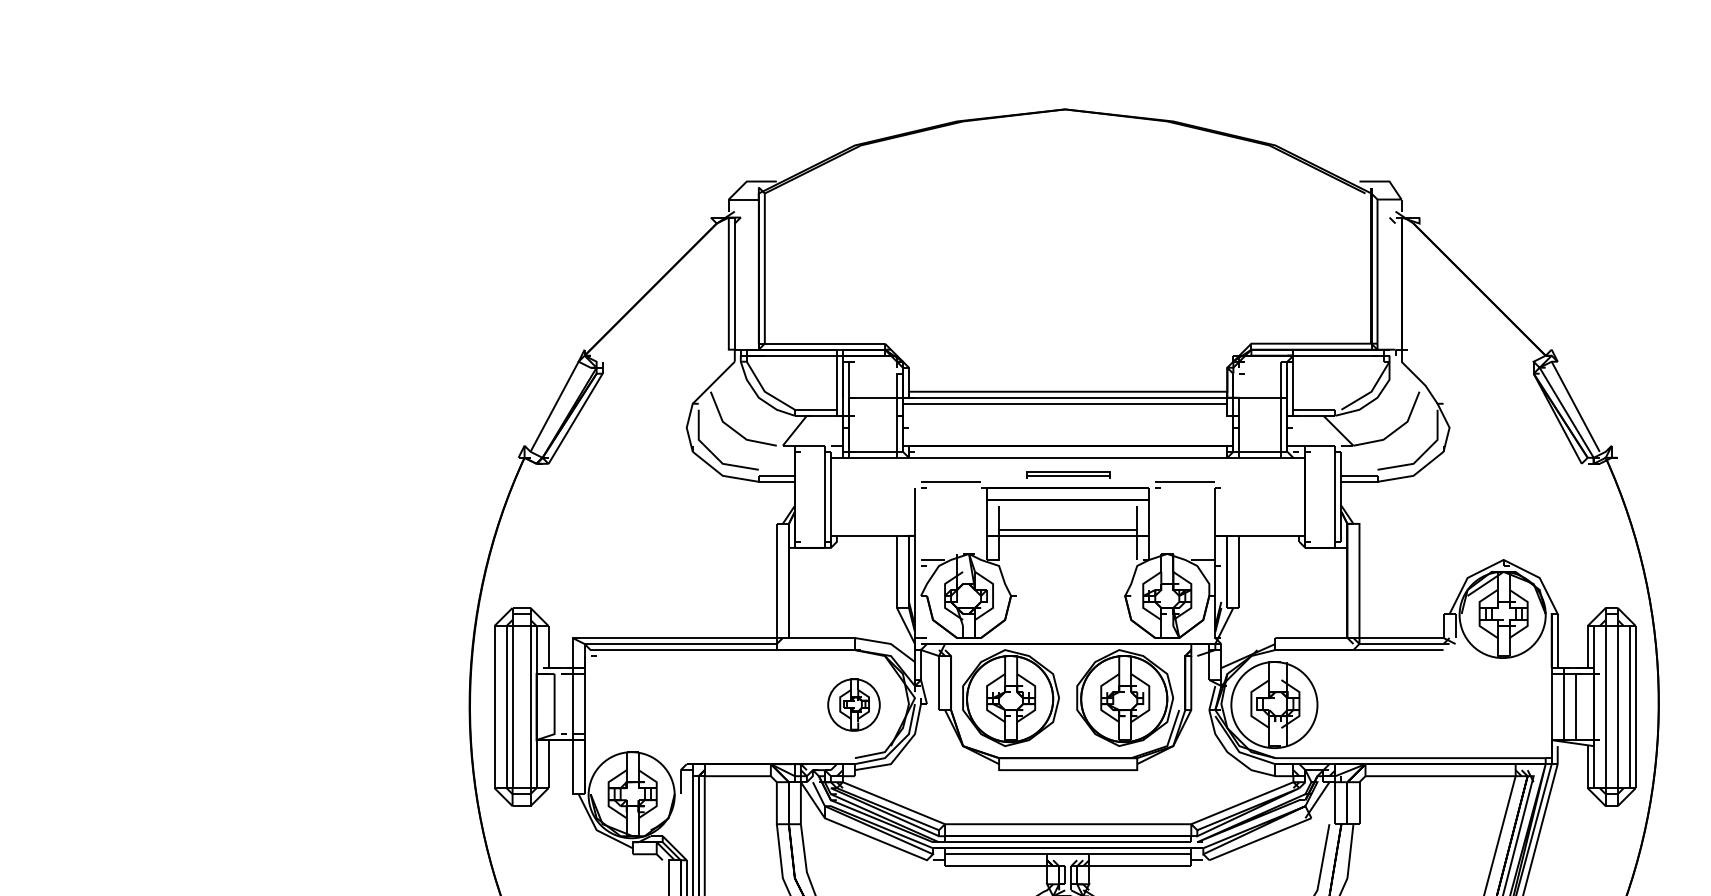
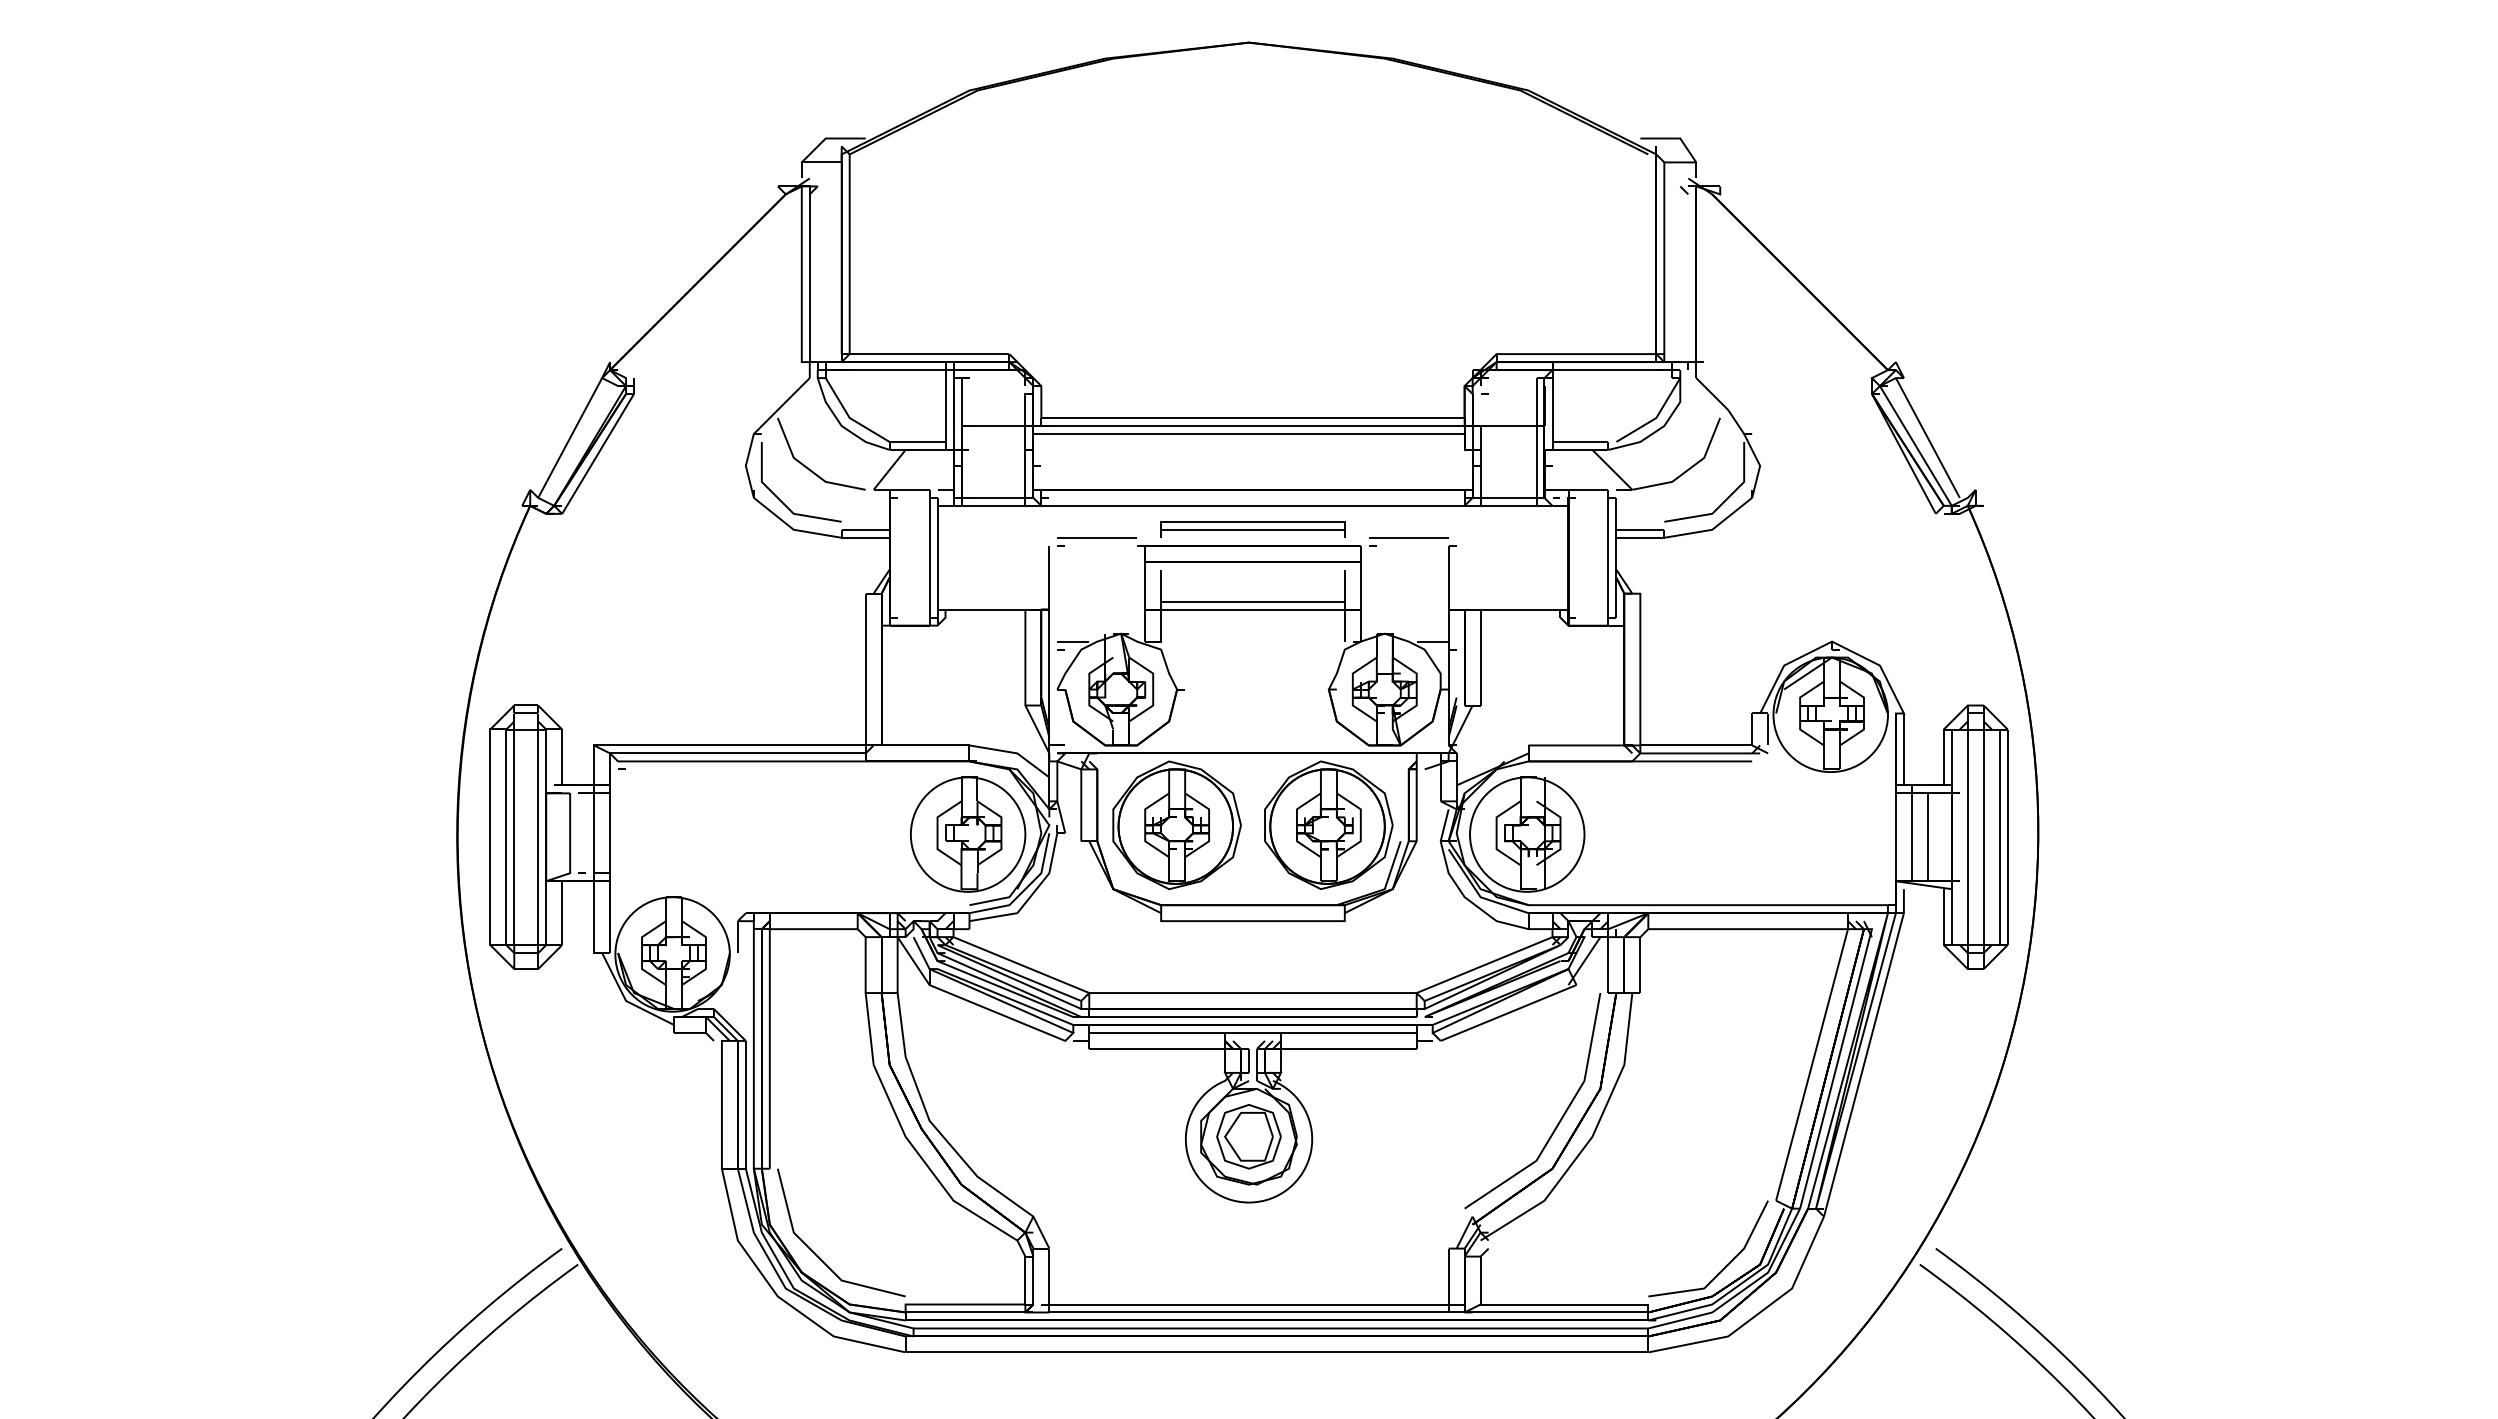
part: (1067, 475) -> (1252, 529), size x1.67
part: (854, 704) -> (968, 834), size x1.67

